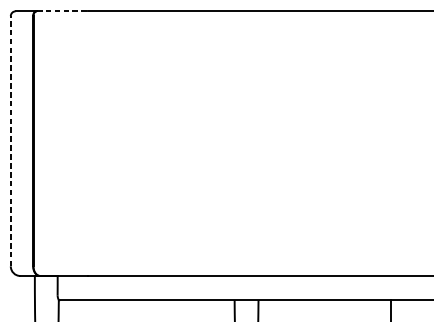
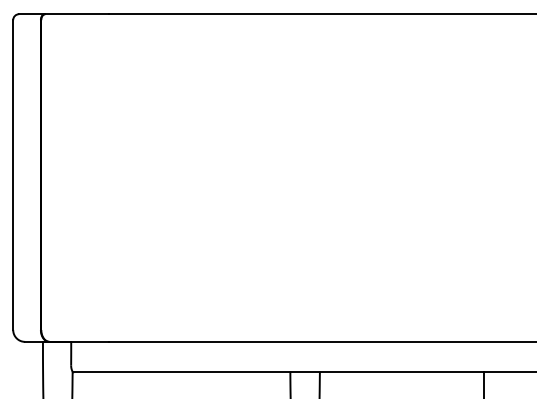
line: (62, 11) -> (77, 14), dashed -> solid
line: (11, 141) -> (13, 175), dashed -> solid

